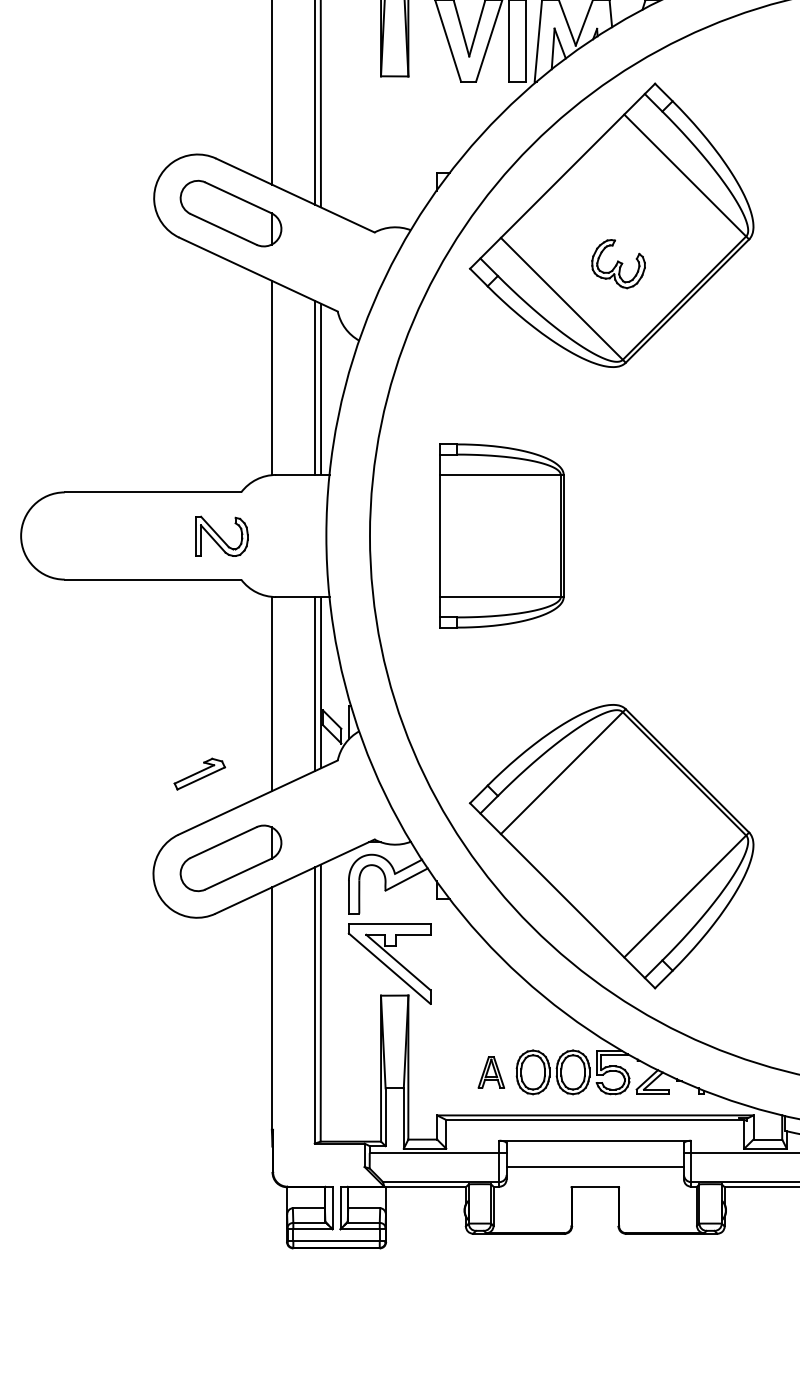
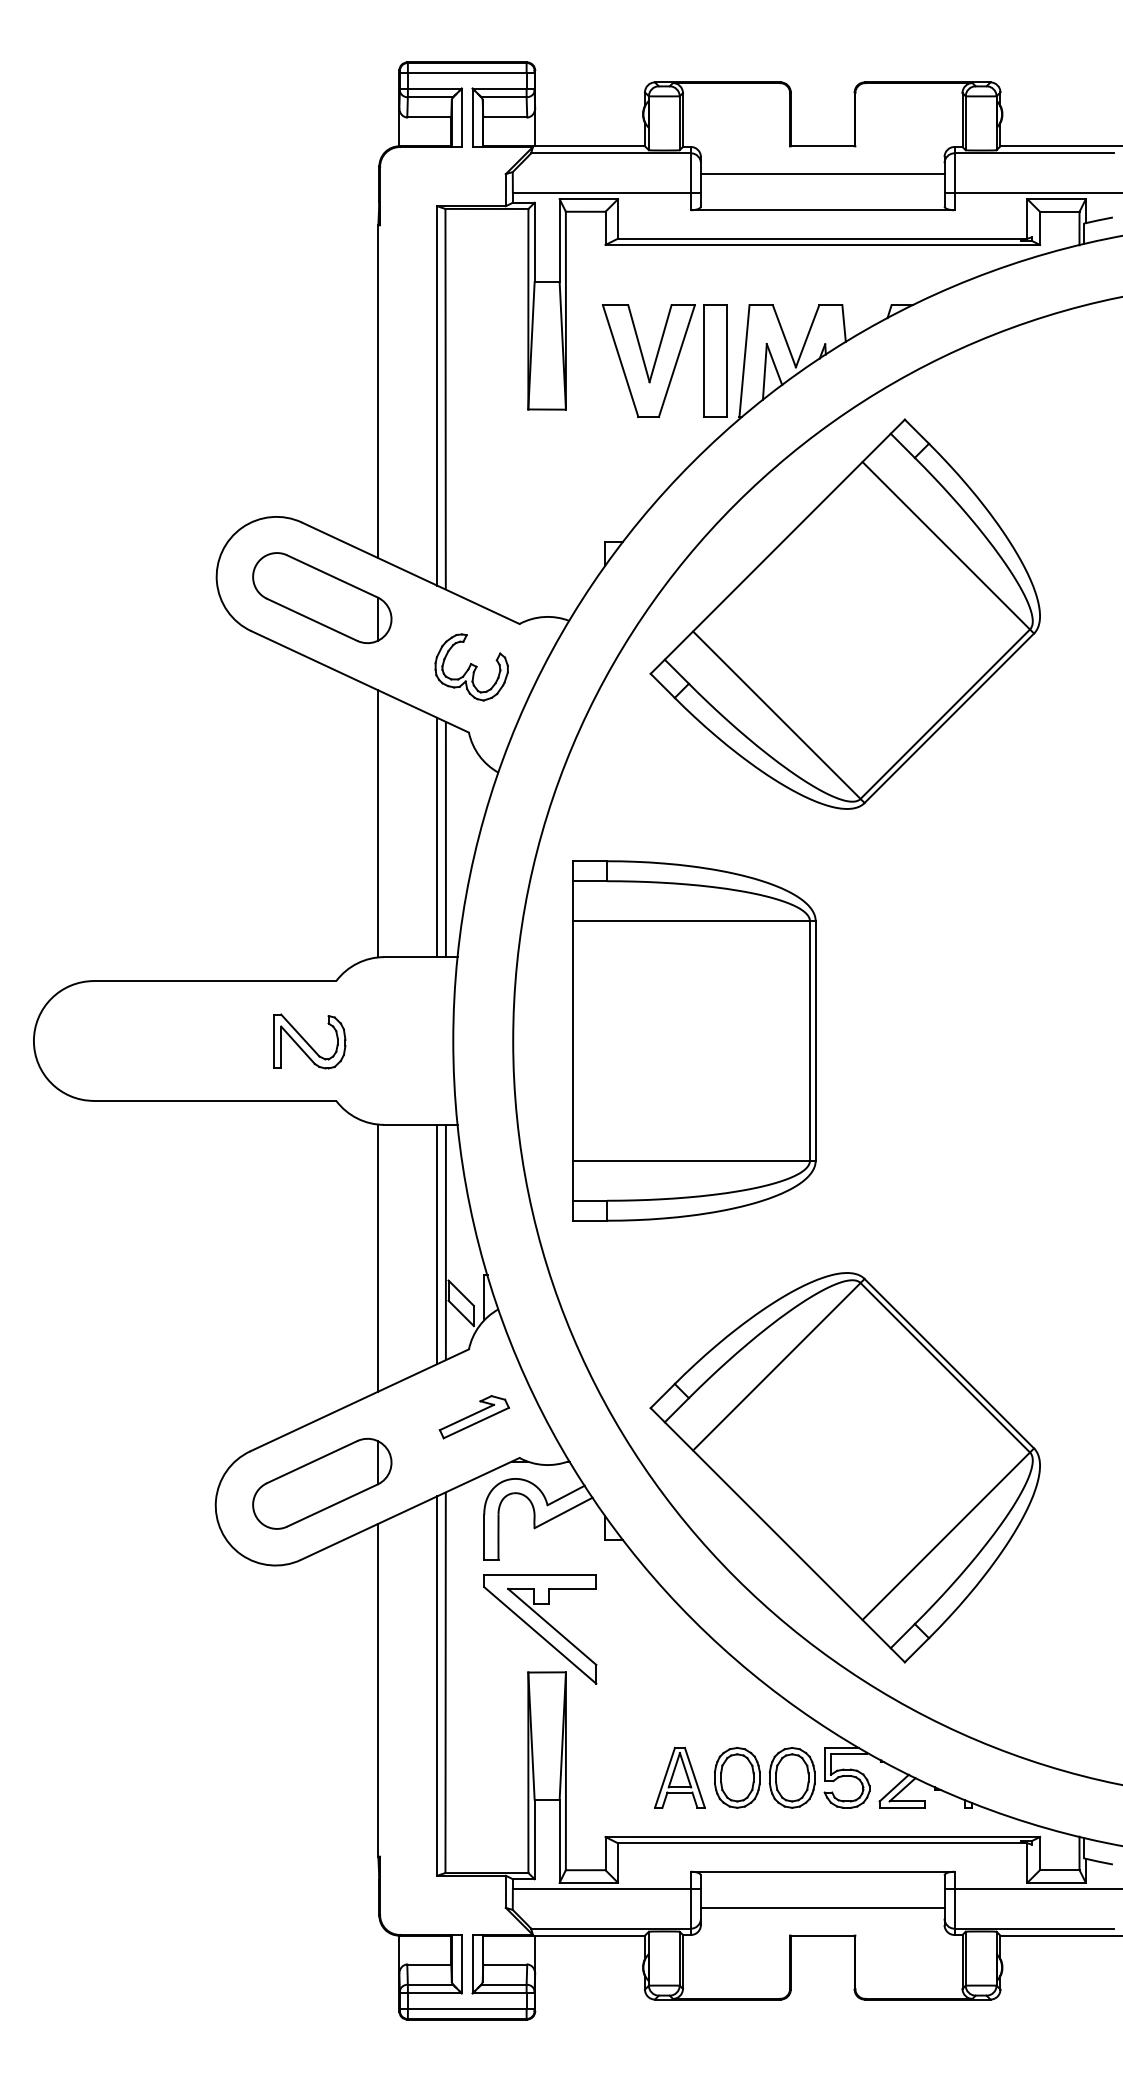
part: (618, 264) -> (471, 667), moved
part: (501, 535) -> (694, 1040), size x1.43
part: (199, 774) -> (473, 1417), moved
part: (491, 1072) -> (679, 1777), size x1.43

